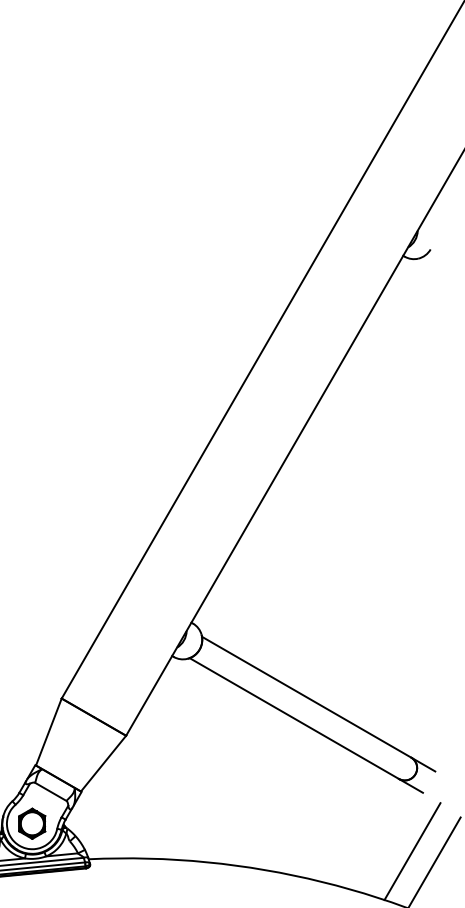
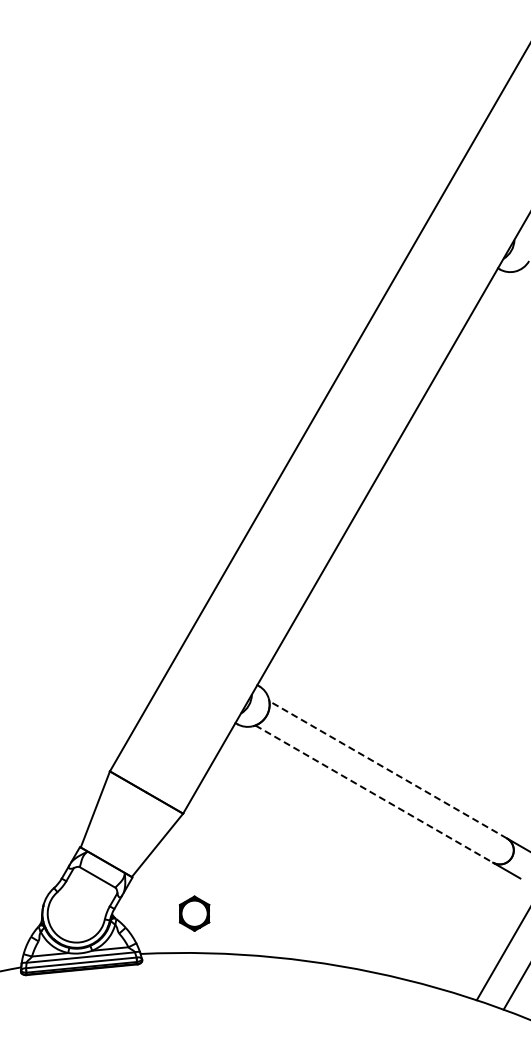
line: (305, 696) -> (387, 769), solid -> dashed
line: (294, 718) -> (374, 794), solid -> dashed
part: (32, 823) -> (194, 913), moved

